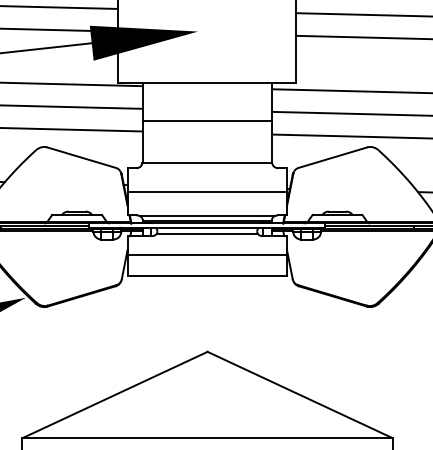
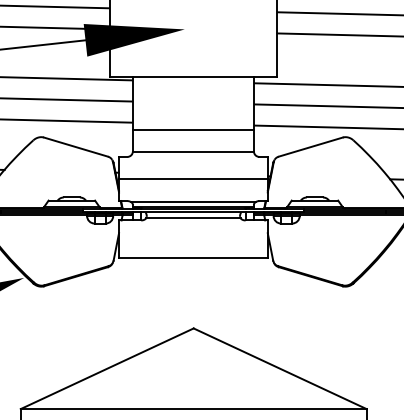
line: (207, 121) -> (193, 130), moved
line: (206, 255) -> (192, 238), removed

